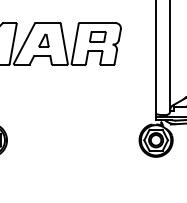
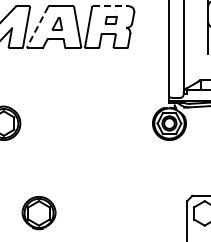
line: (98, 23) -> (111, 6), solid -> dashed
part: (98, 36) -> (111, 19), size x0.7
line: (24, 44) -> (37, 27), solid -> dashed

